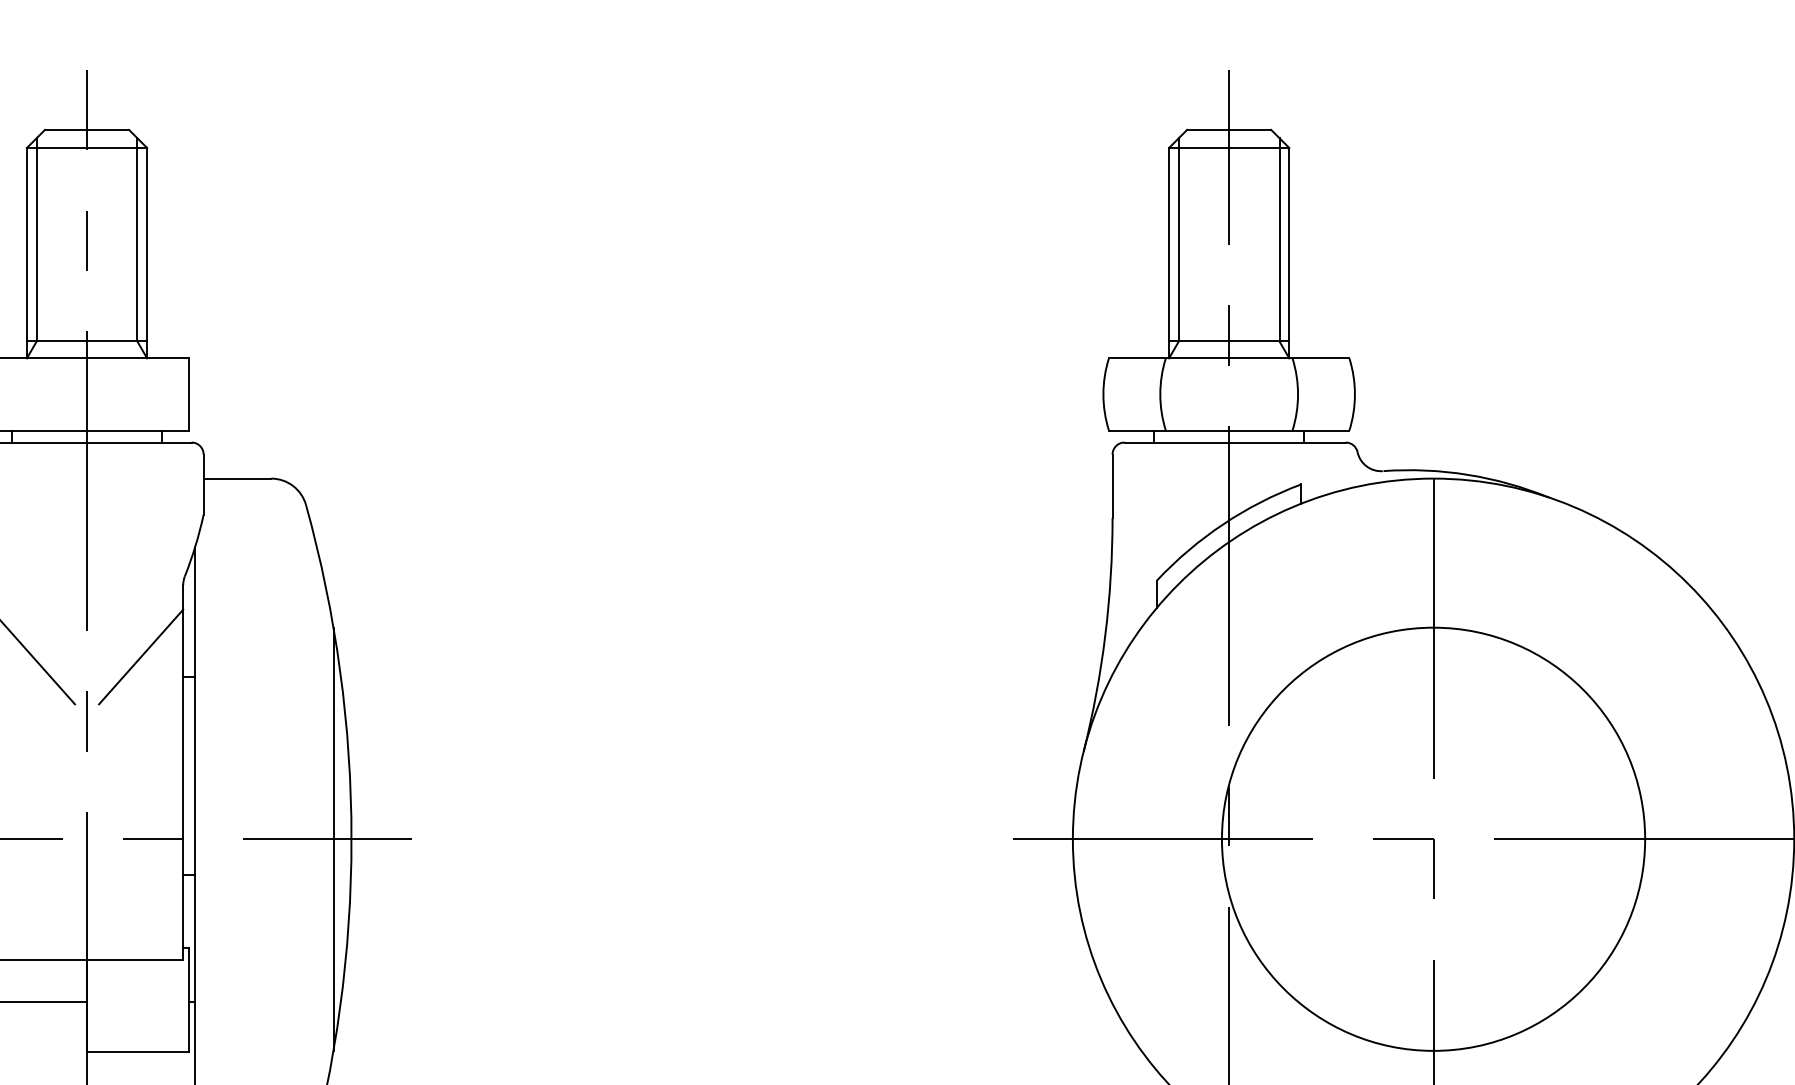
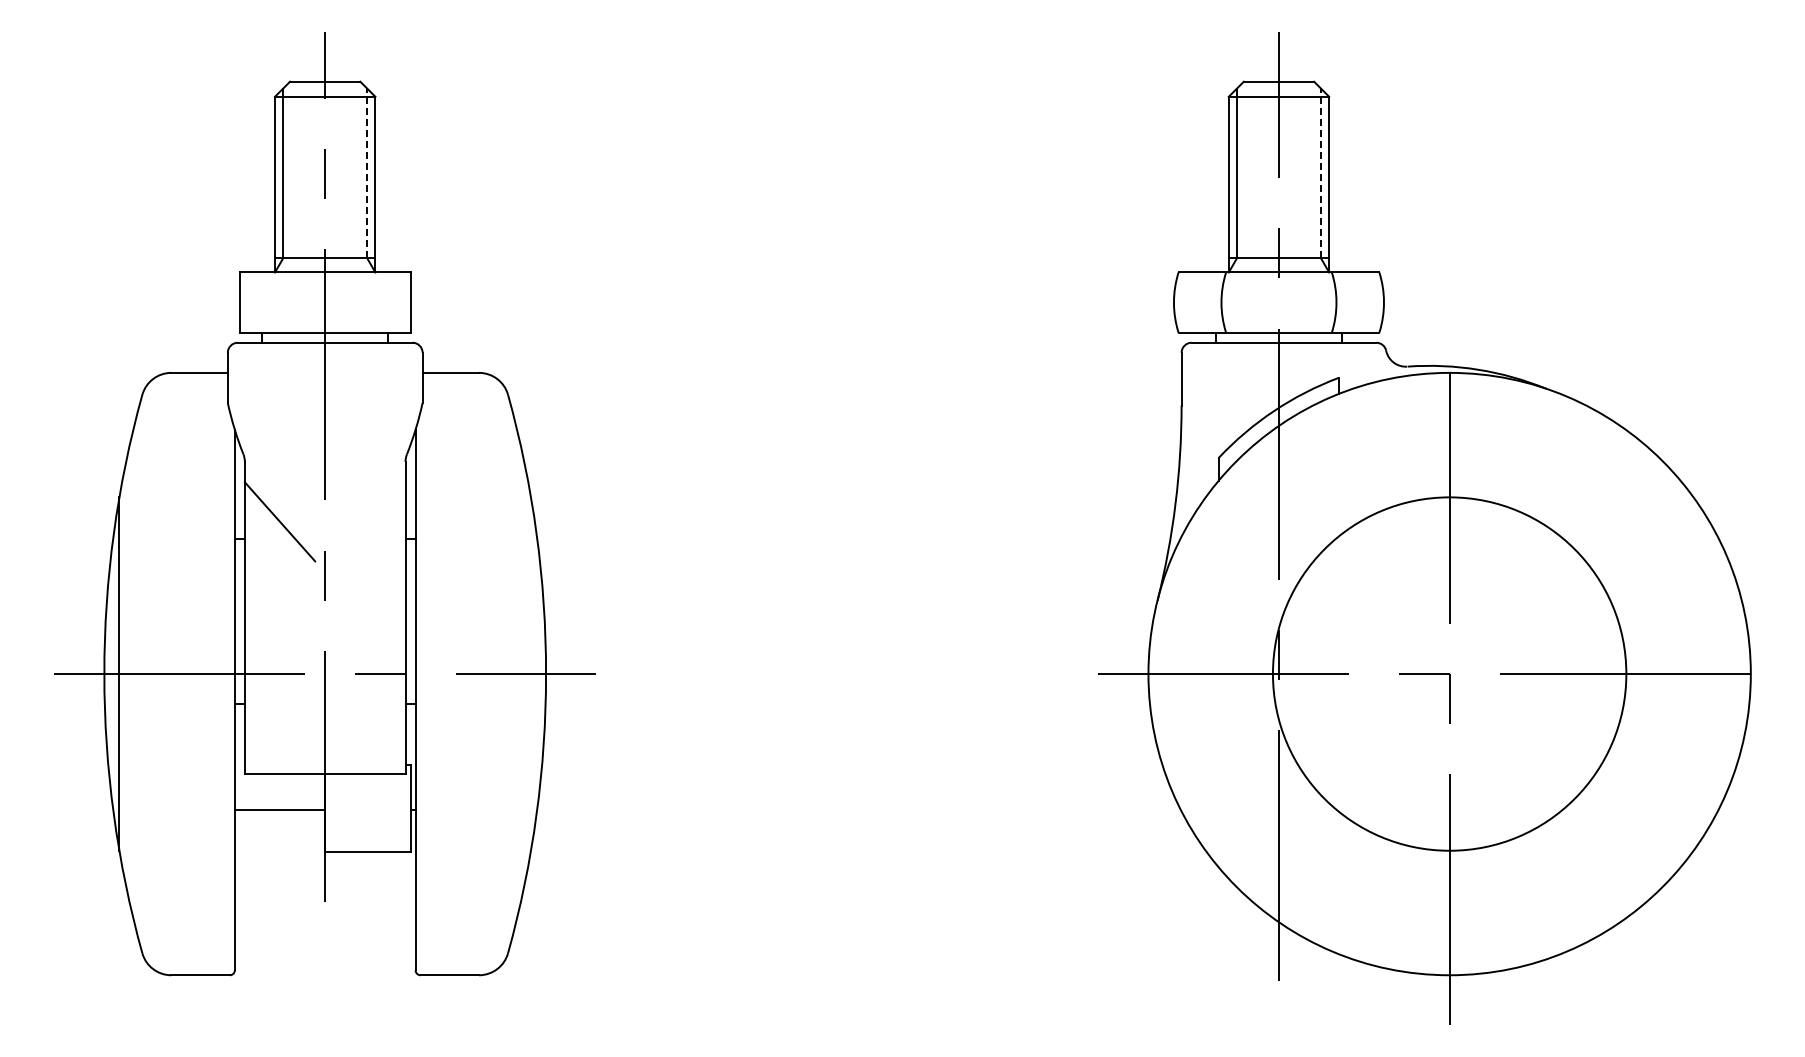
line: (137, 239) -> (367, 173), solid -> dashed
line: (1280, 239) -> (1321, 173), solid -> dashed
line: (141, 656) -> (370, 521), removed
line: (334, 838) -> (531, 673), removed

